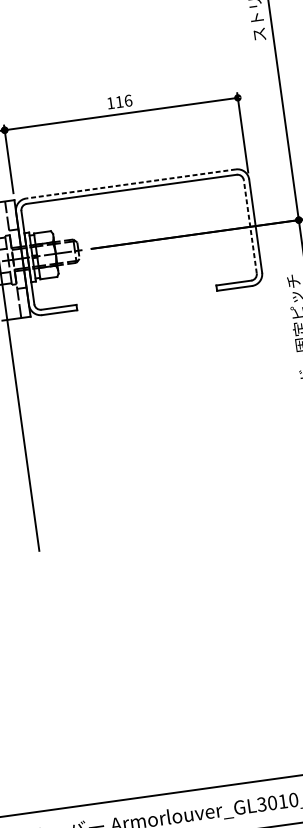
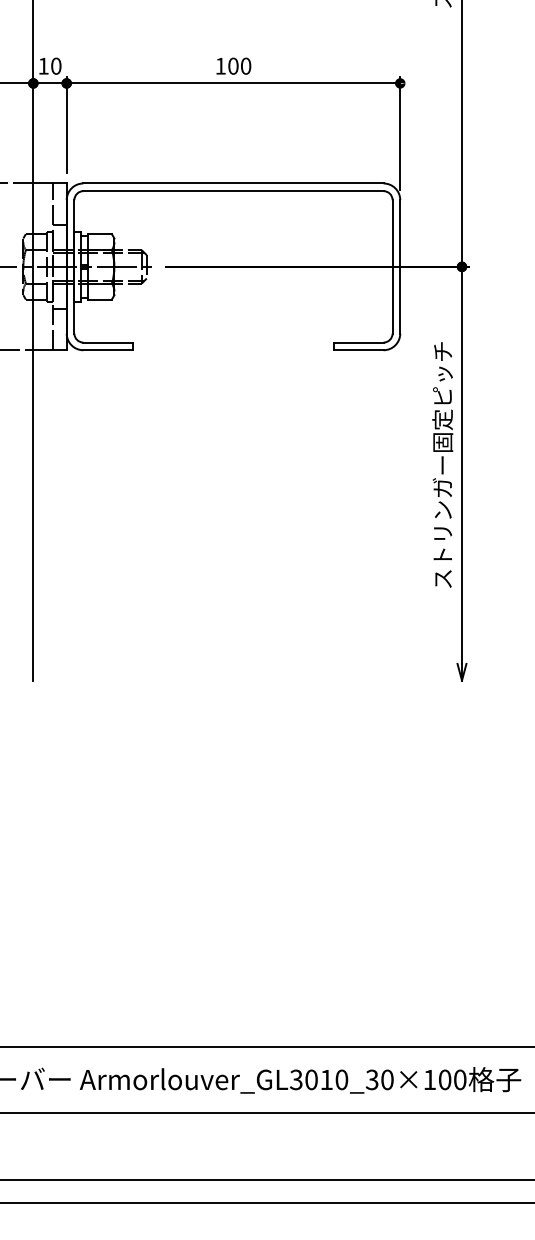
text: (123, 100) -> (239, 65), 116 -> 100
line: (131, 184) -> (233, 183), dashed -> solid
line: (250, 226) -> (392, 266), dashed -> solid

